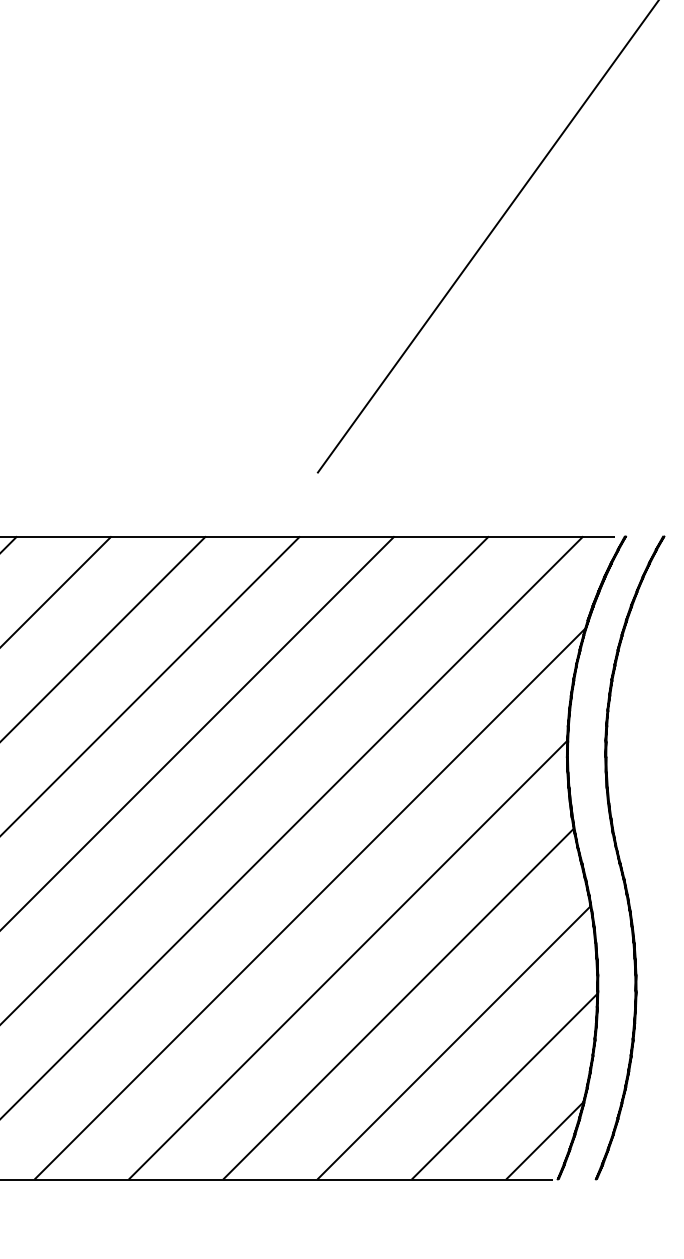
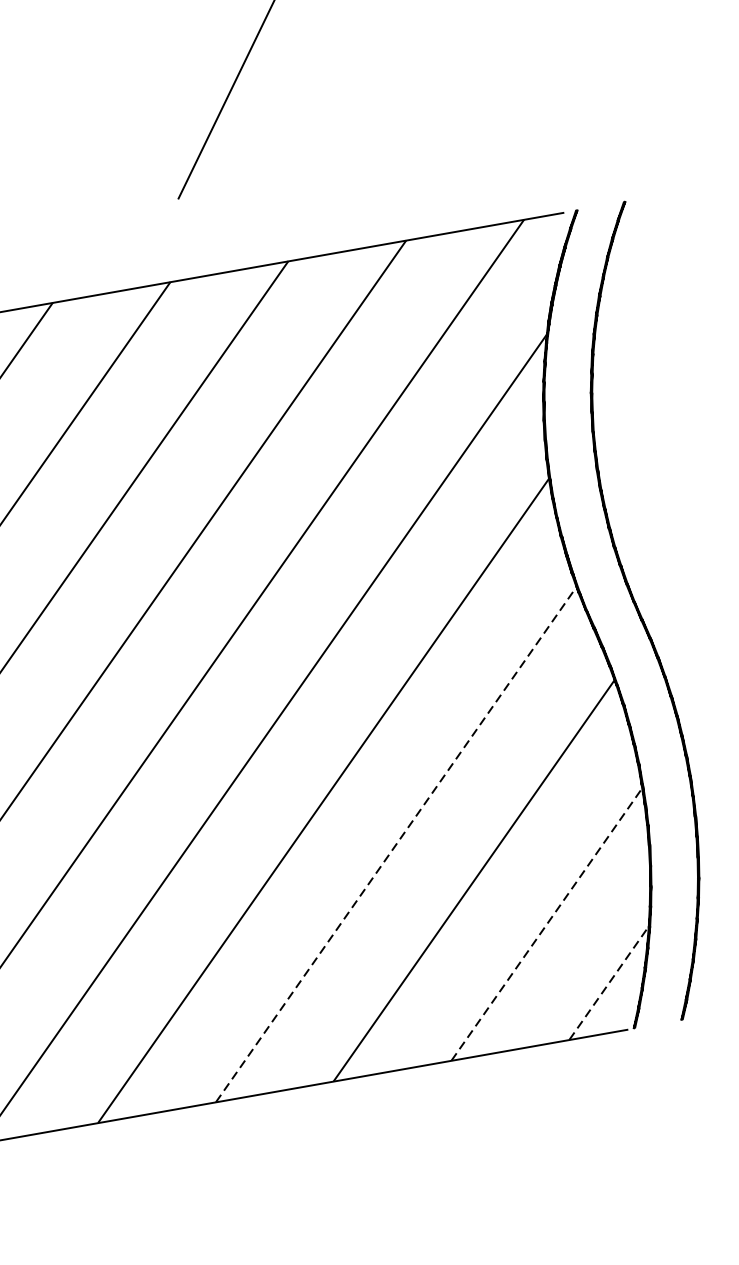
line: (398, 1003) -> (396, 843), solid -> dashed
line: (505, 1086) -> (548, 923), solid -> dashed
line: (545, 1140) -> (609, 982), solid -> dashed

